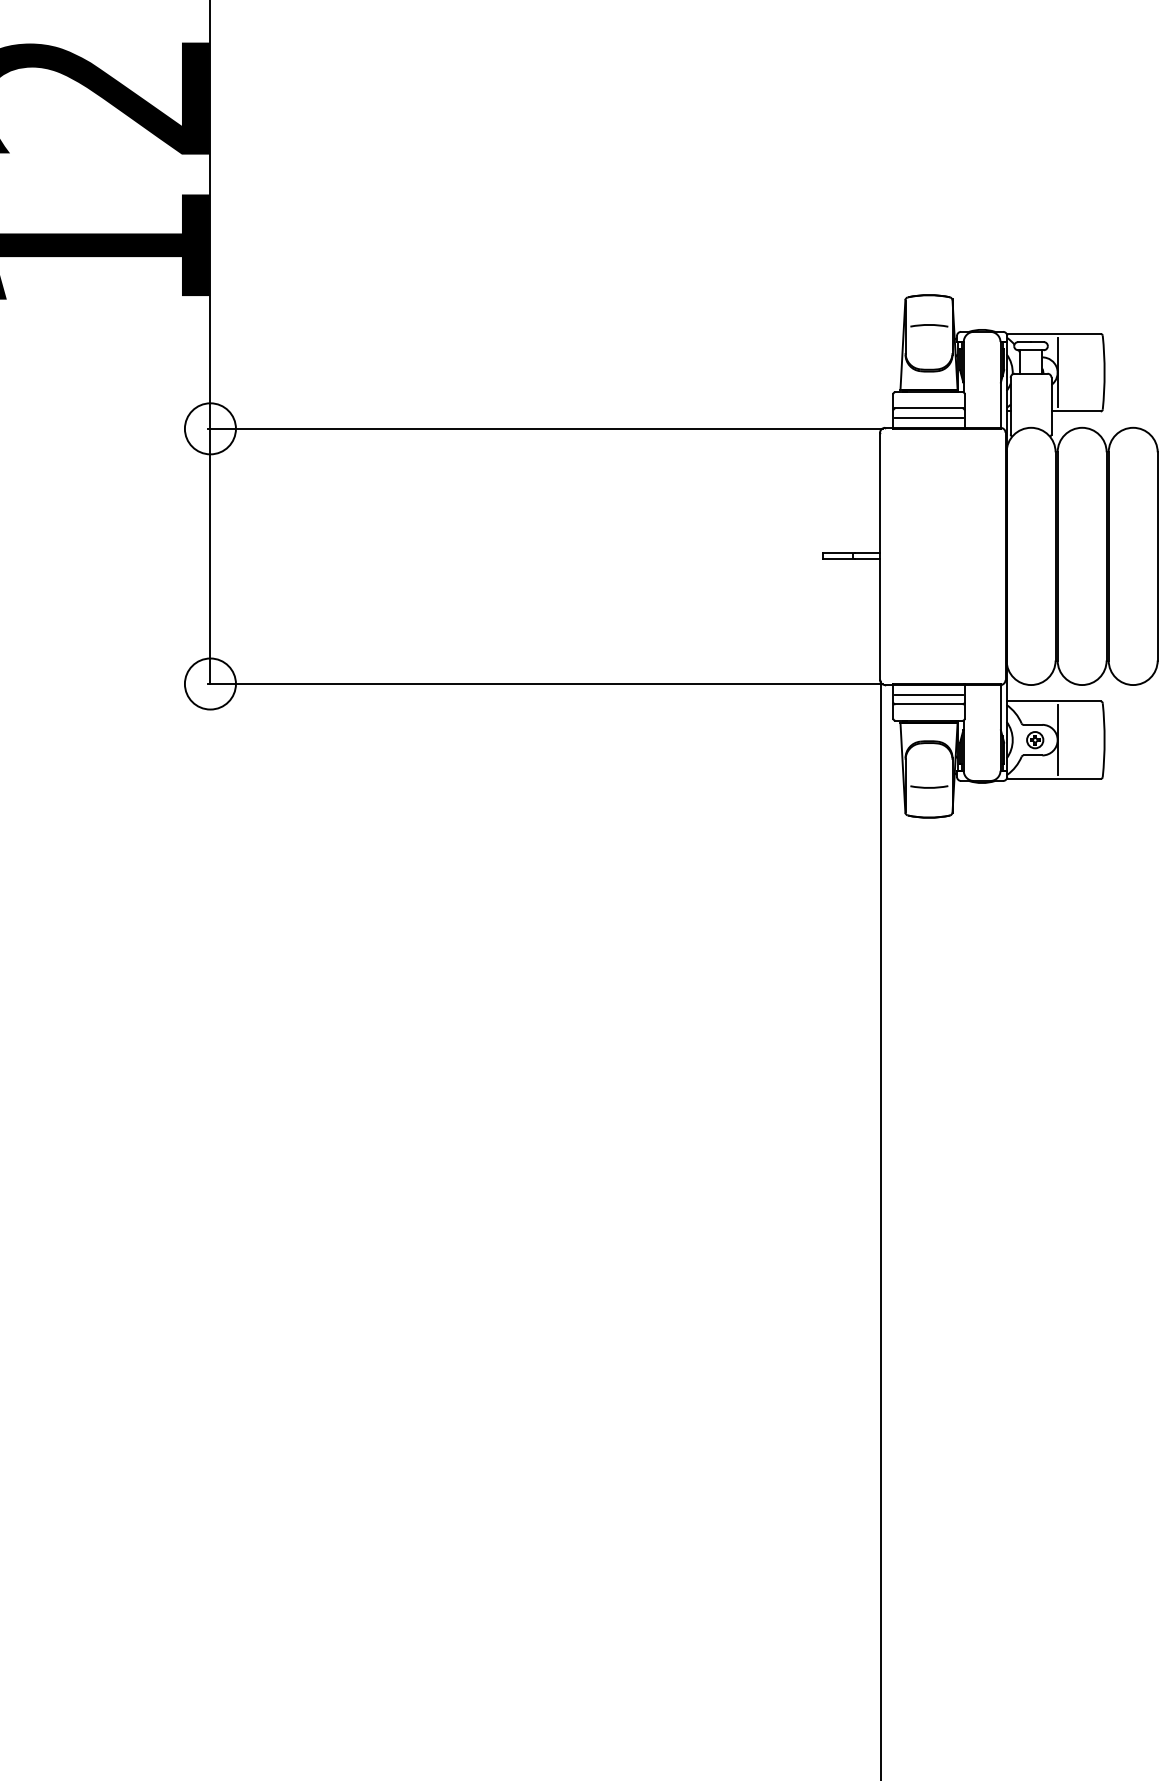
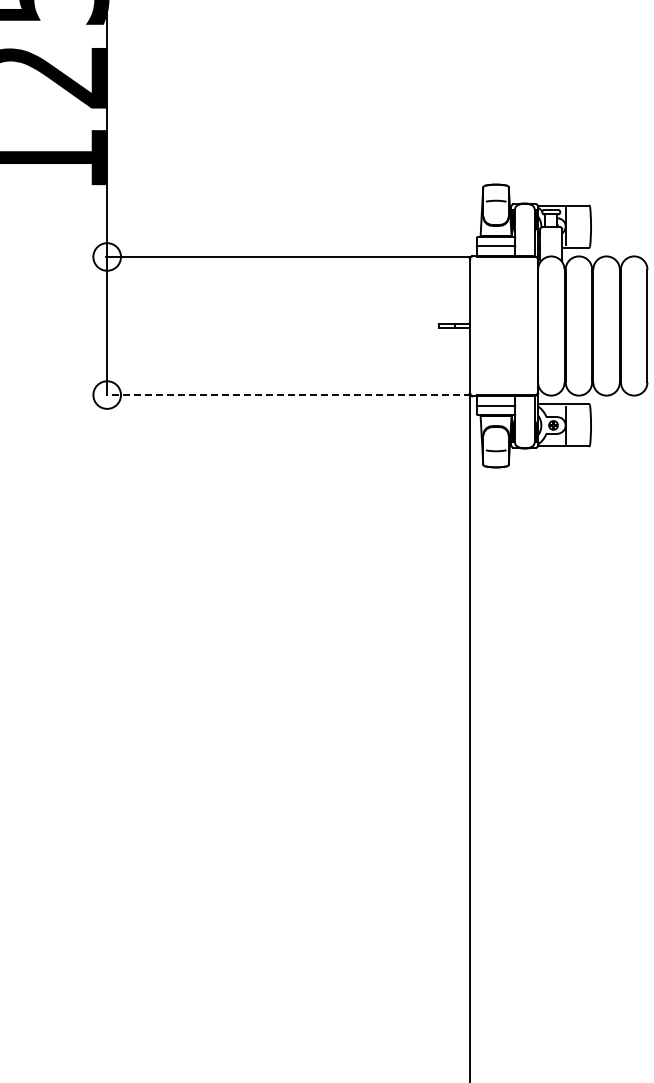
line: (927, 416) -> (495, 250), removed
line: (545, 684) -> (288, 395), solid -> dashed
line: (927, 695) -> (495, 401), removed

